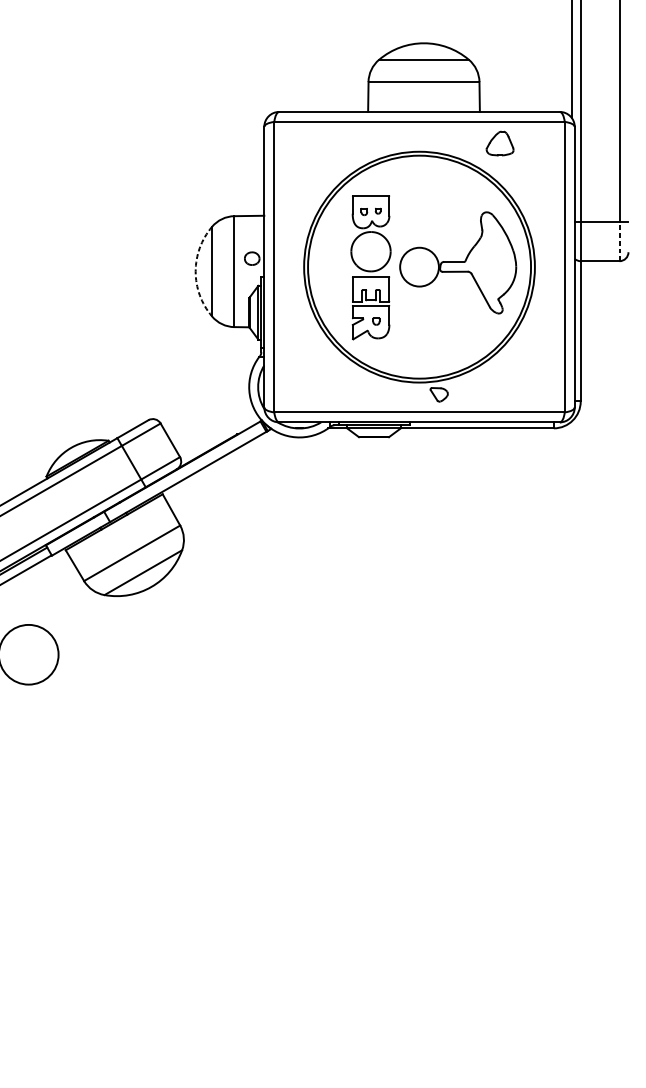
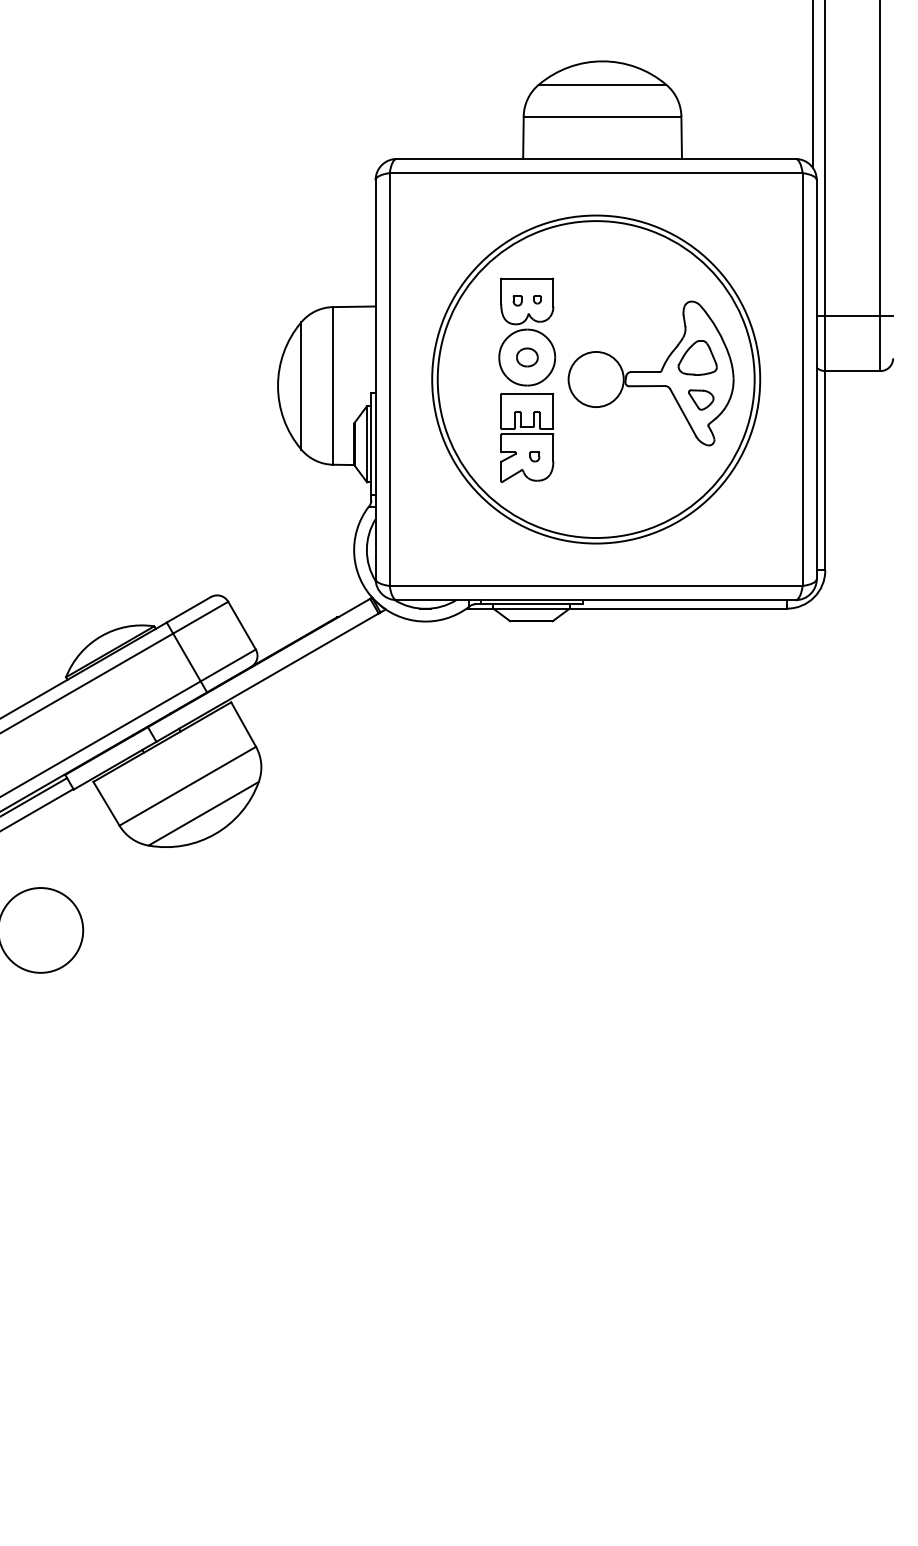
part: (499, 143) -> (697, 357), moved
line: (619, 241) -> (880, 343), dashed -> solid
part: (252, 258) -> (527, 357), moved
arc: (196, 271) -> (278, 385), dashed -> solid
part: (439, 394) -> (701, 399), moved

